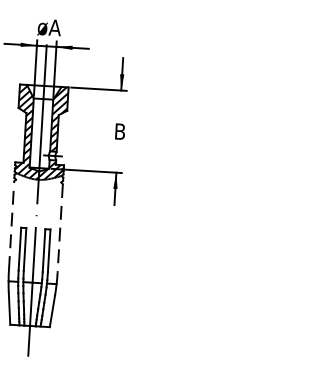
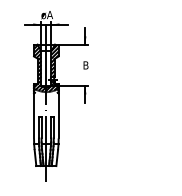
line: (12, 224) -> (34, 115), dashed -> solid
line: (59, 229) -> (58, 116), dashed -> solid

